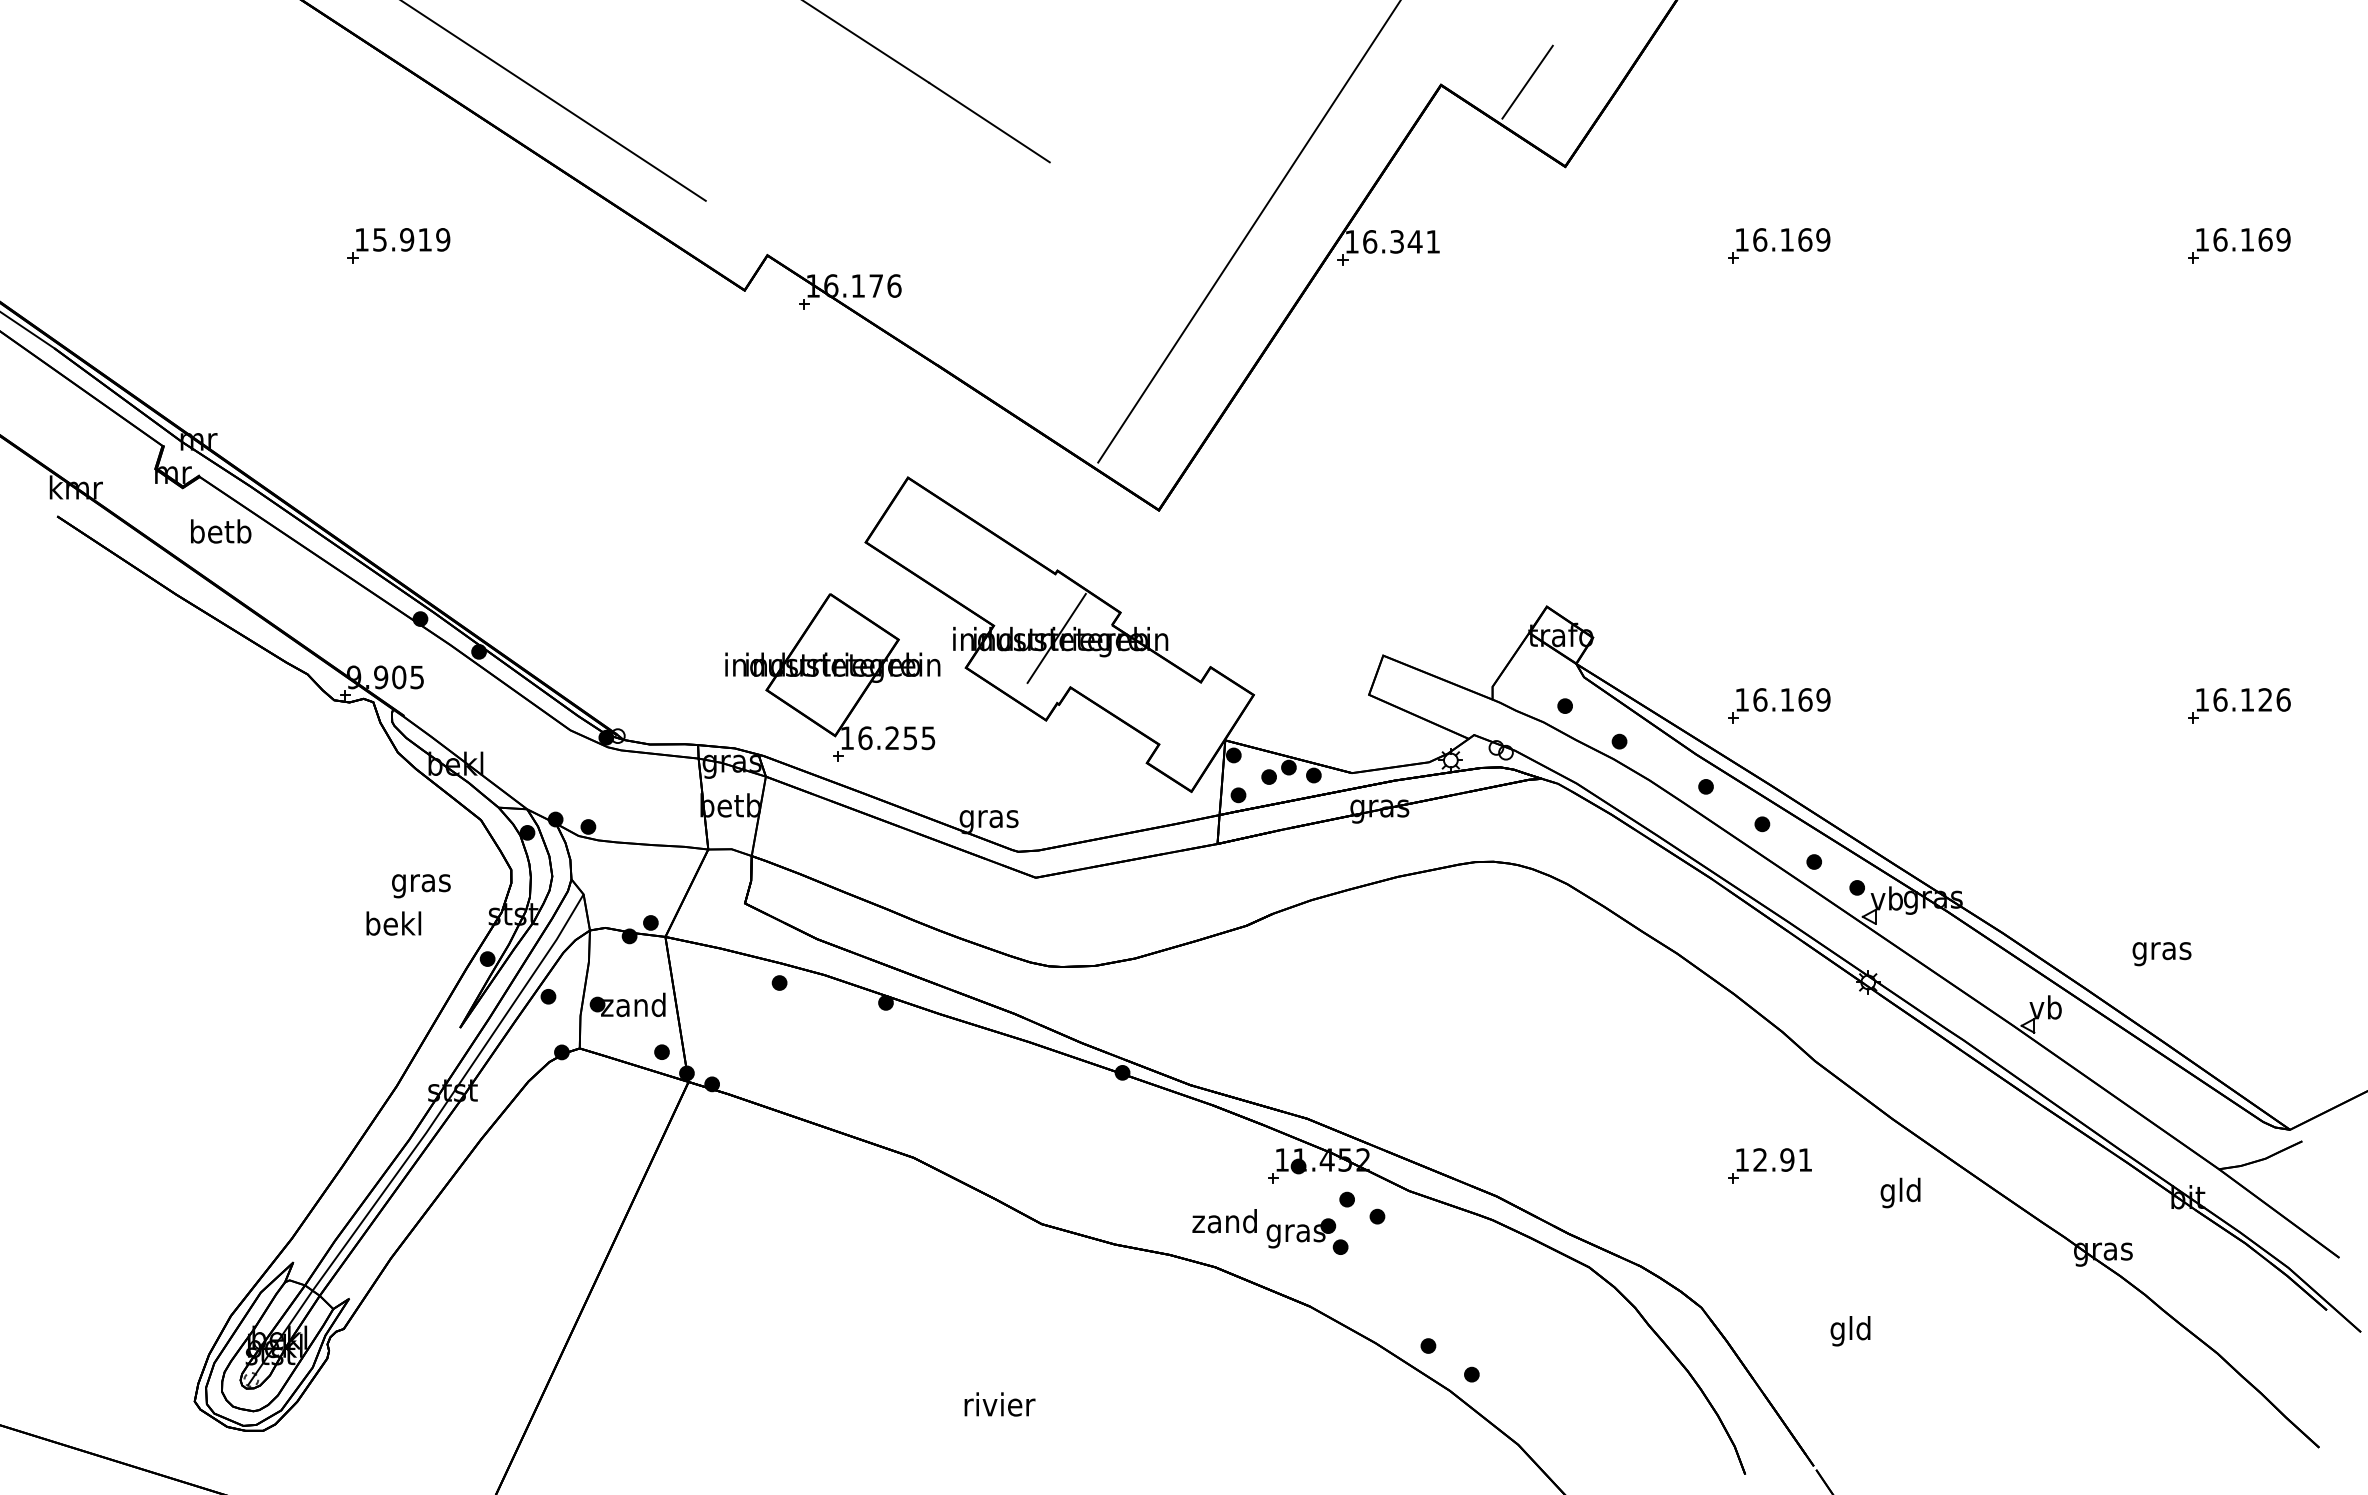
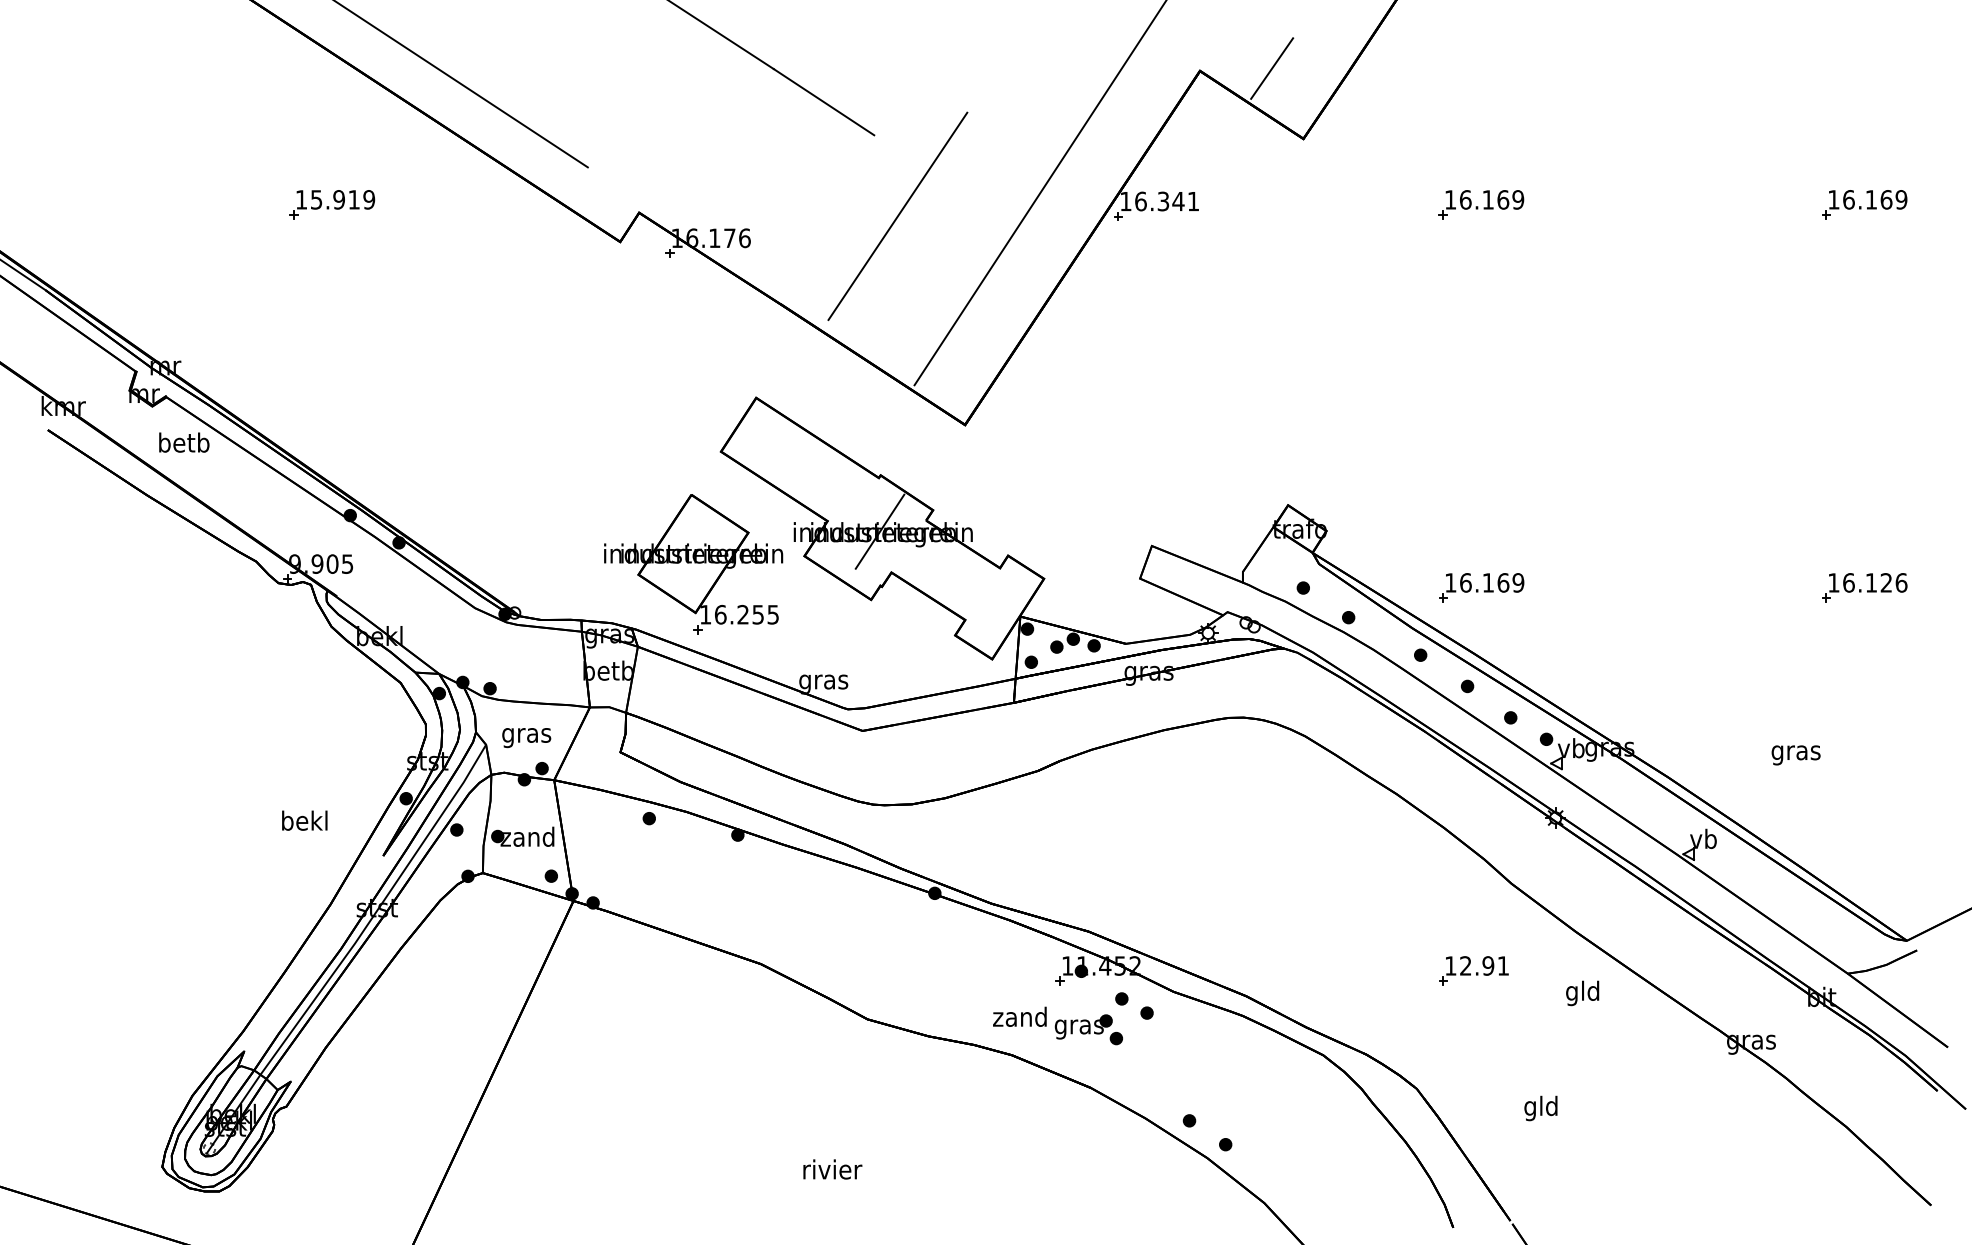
line: (1077, 259) -> (897, 216), added
text: (421, 886) -> (526, 738), moved
text: (393, 923) -> (304, 820), moved
text: (2161, 954) -> (1795, 755), moved

